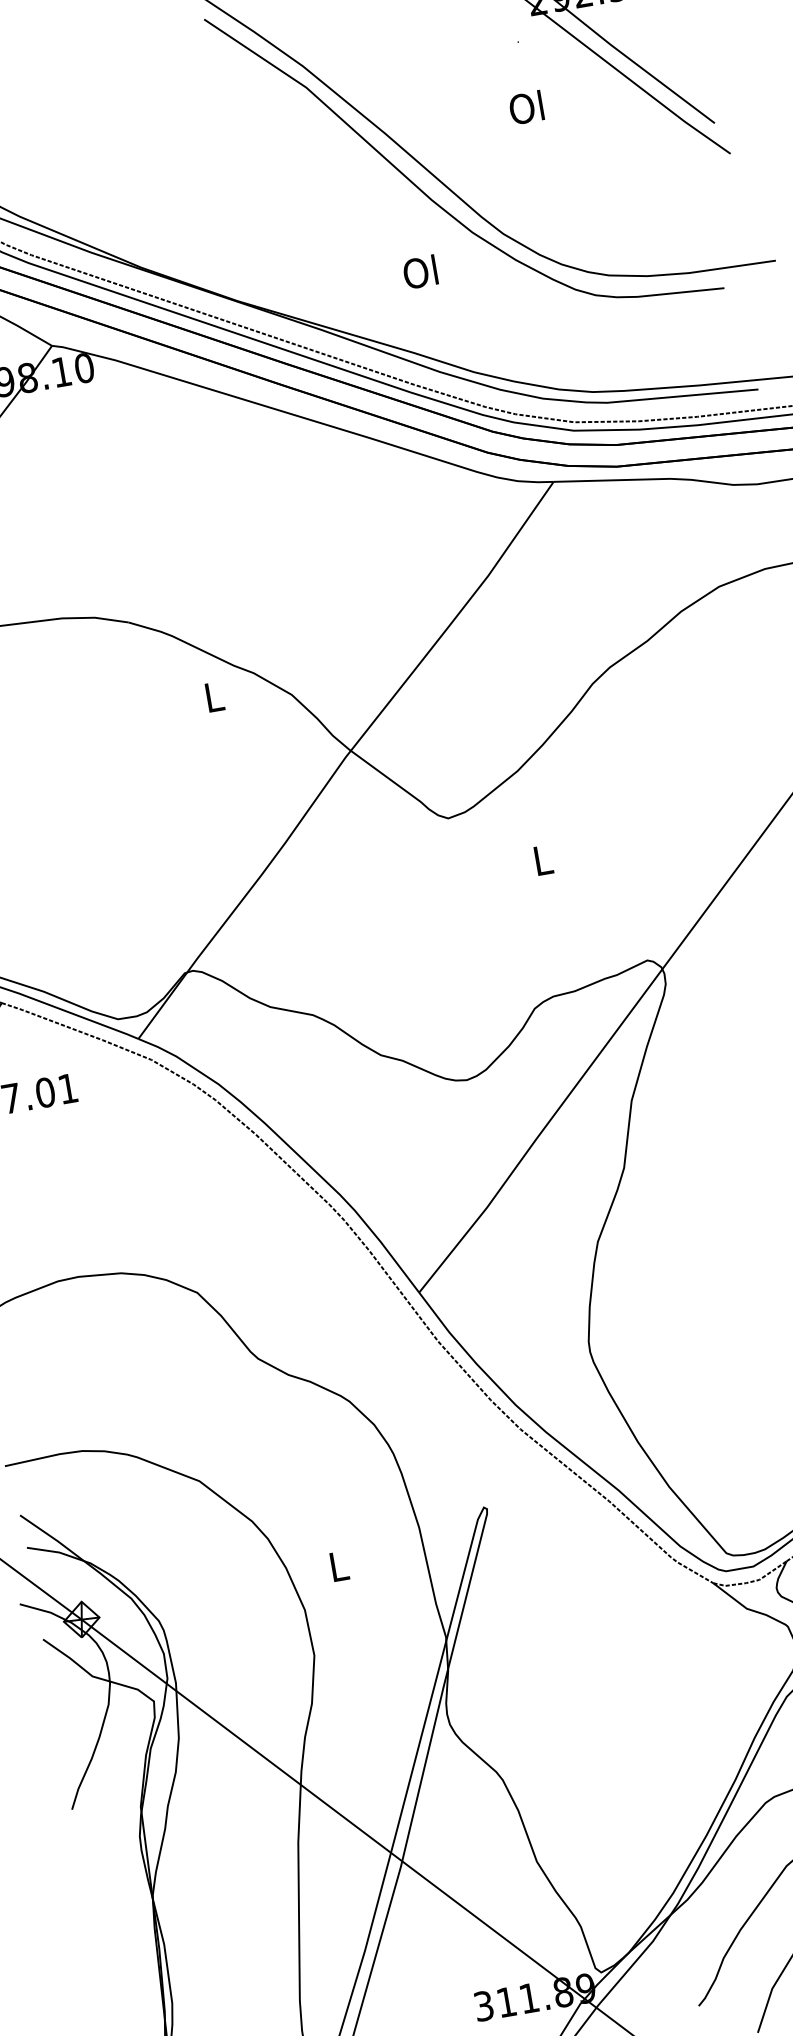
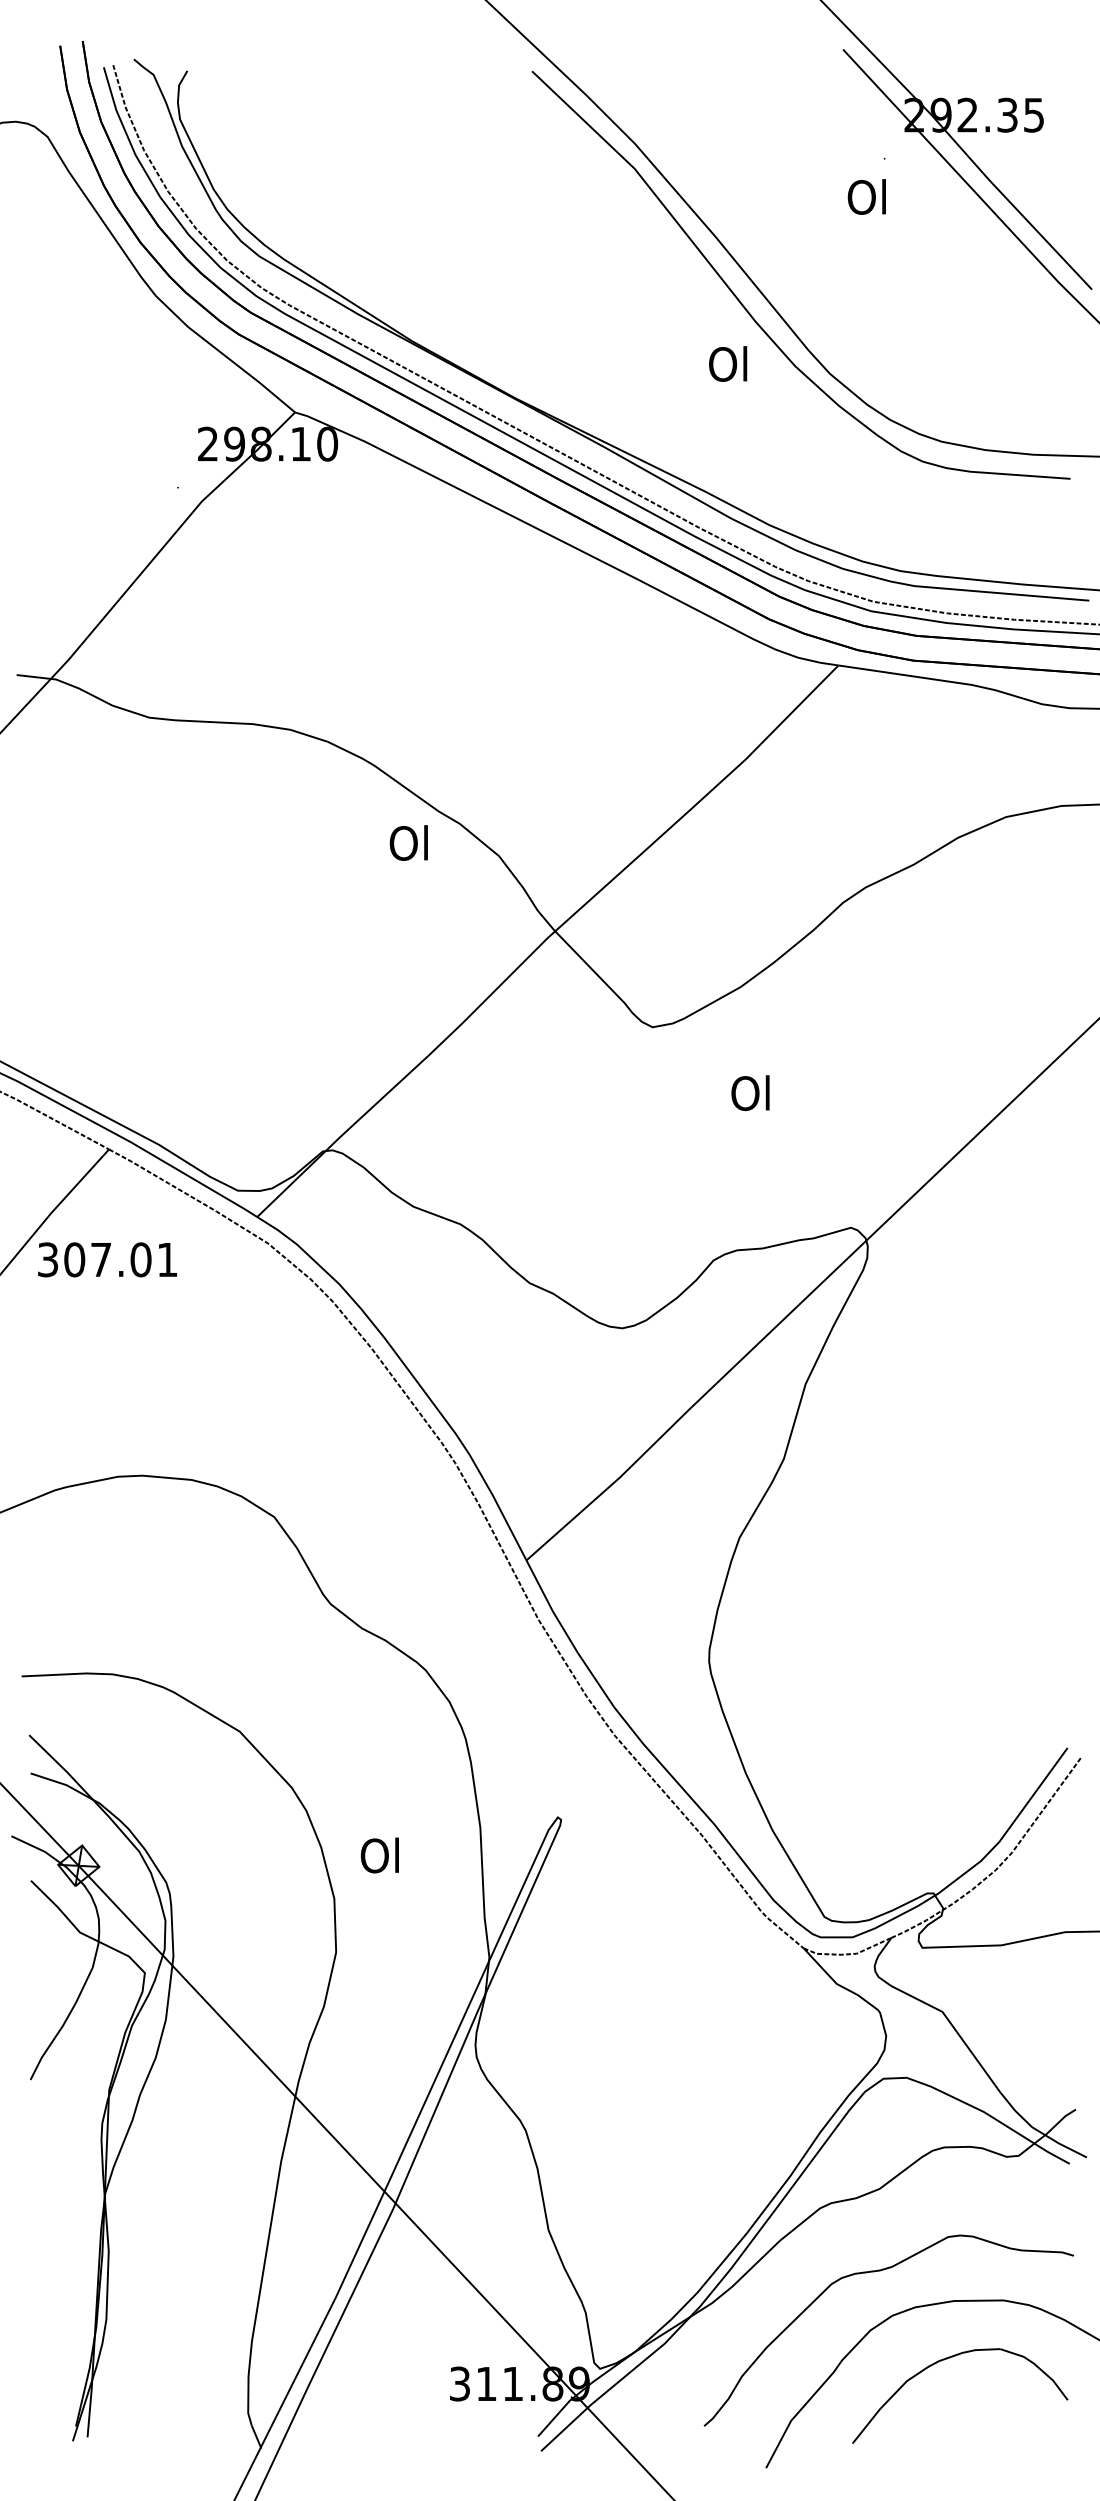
text: (525, 107) -> (866, 196), moved
text: (420, 271) -> (728, 363), moved
text: (212, 696) -> (408, 842), L -> Ol
text: (541, 860) -> (750, 1093), L -> Ol
text: (337, 1566) -> (379, 1855), L -> Ol

